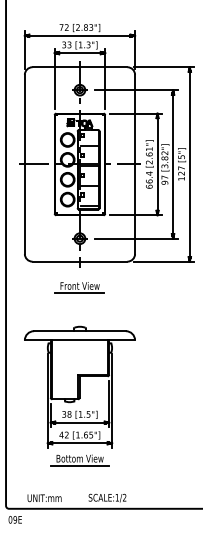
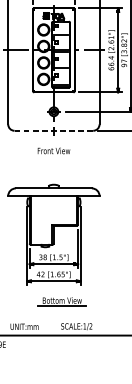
line: (79, 261) -> (53, 130), solid -> dashed
line: (79, 292) -> (53, 156), removed
part: (79, 460) -> (61, 302), moved

